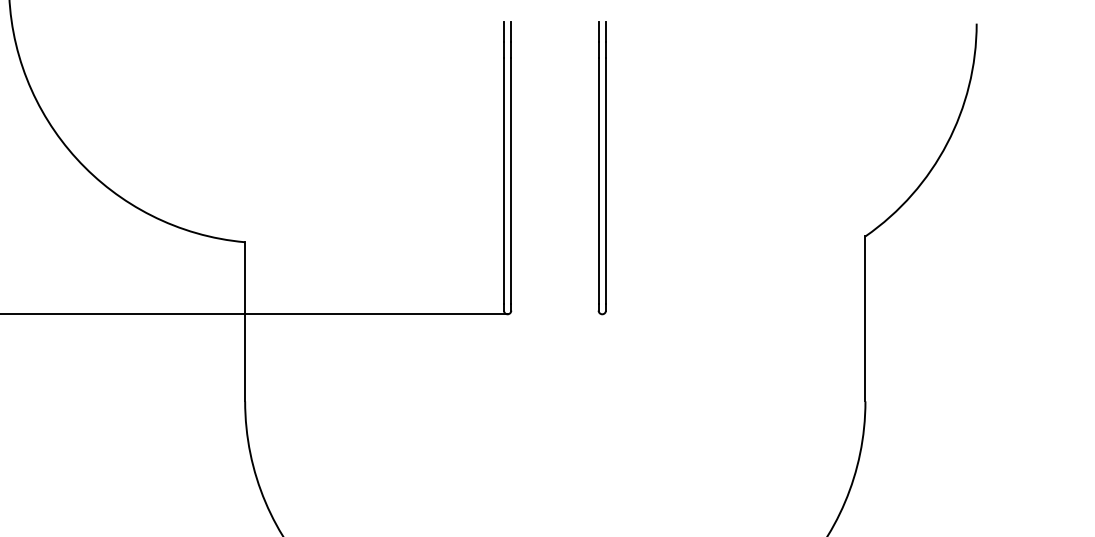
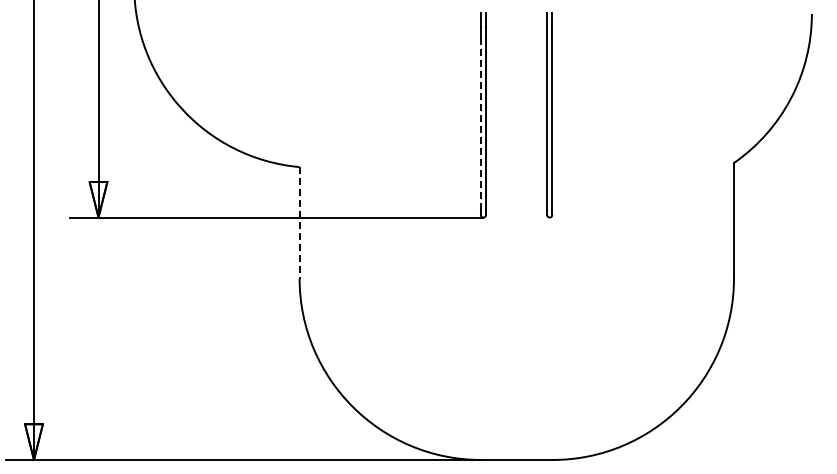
line: (503, 179) -> (480, 123), solid -> dashed
line: (244, 321) -> (299, 222), solid -> dashed

